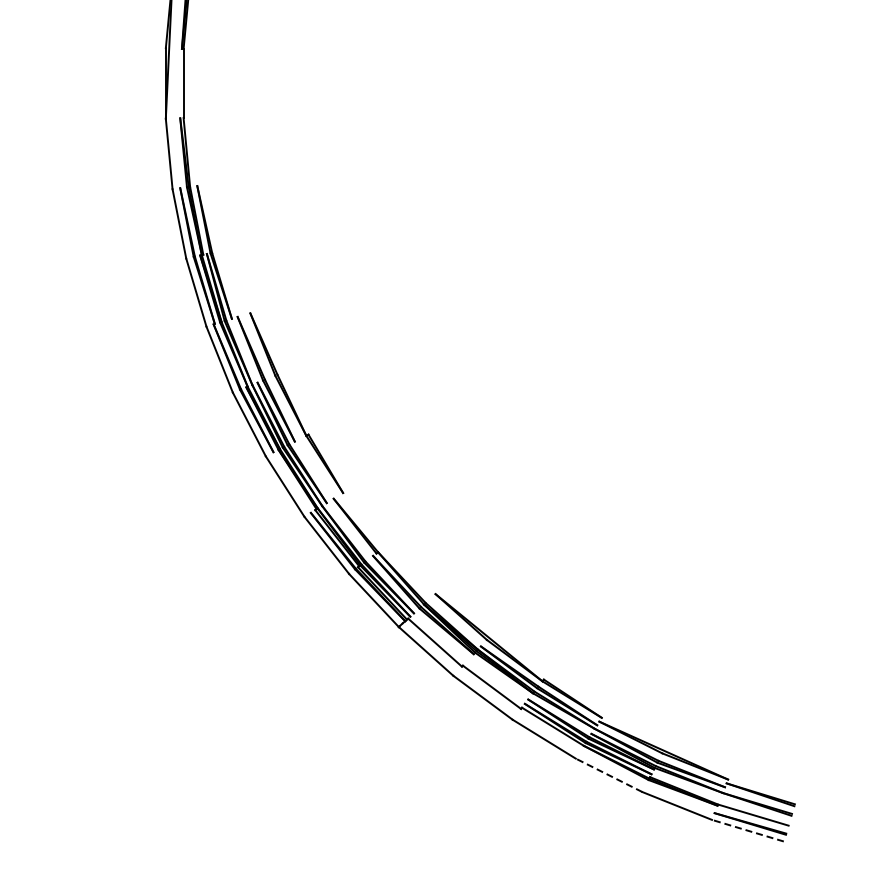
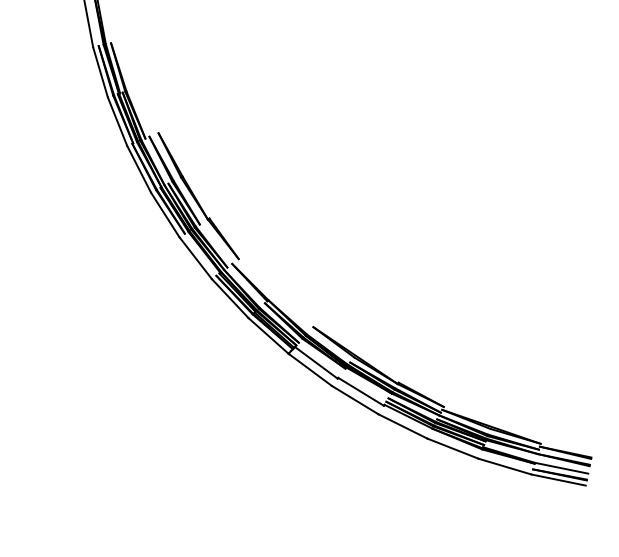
line: (608, 775) -> (452, 448), dashed -> solid
line: (747, 830) -> (558, 479), dashed -> solid

